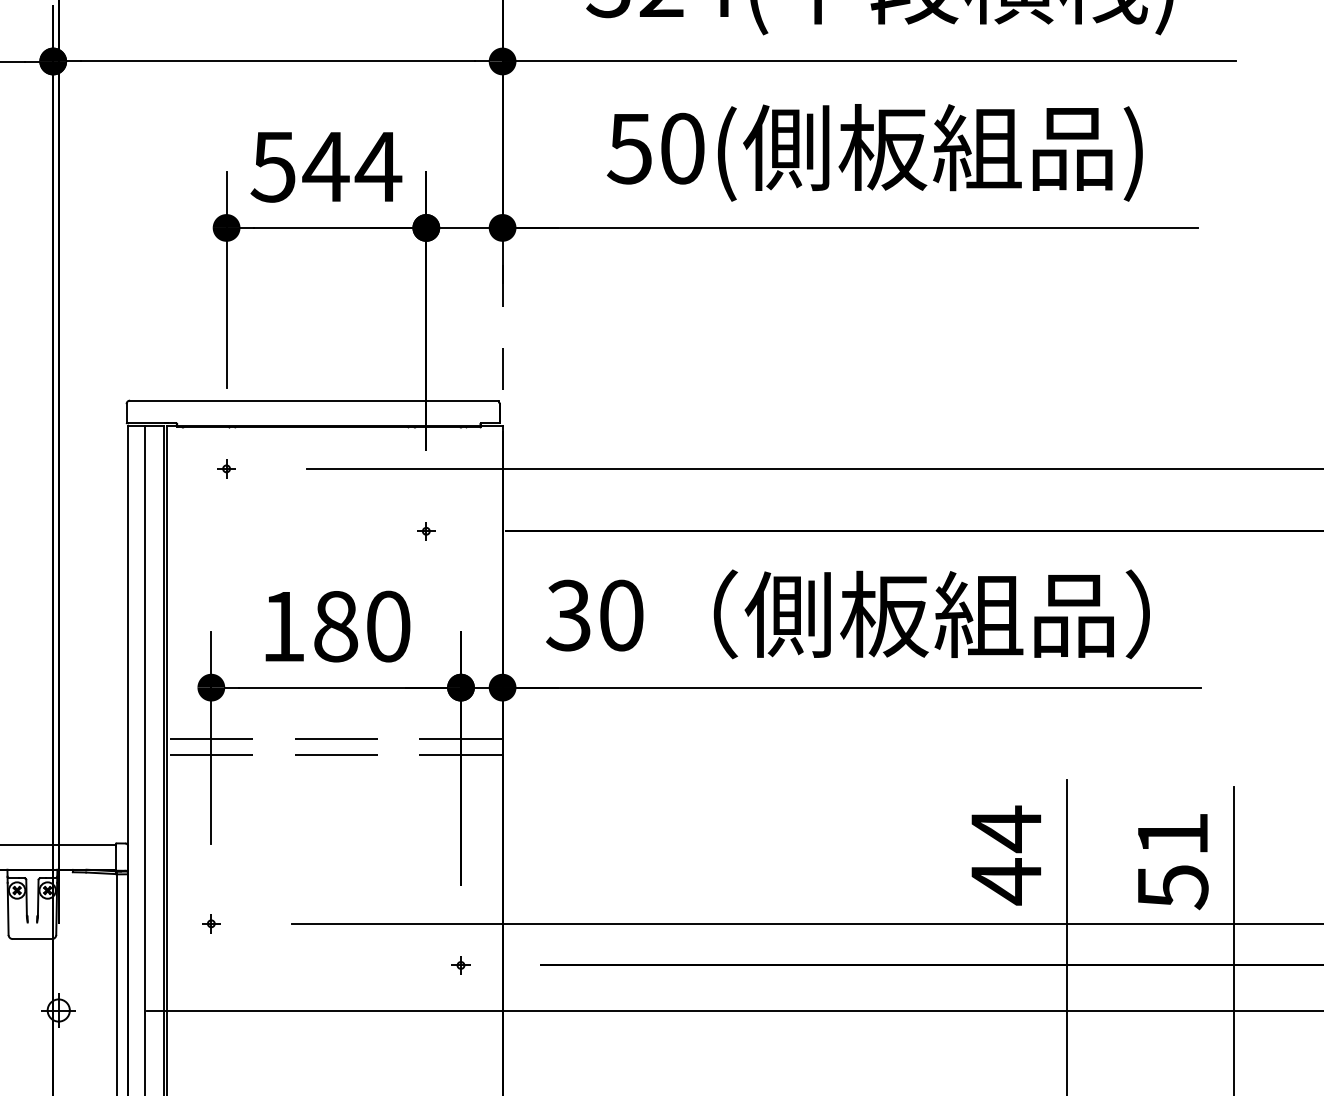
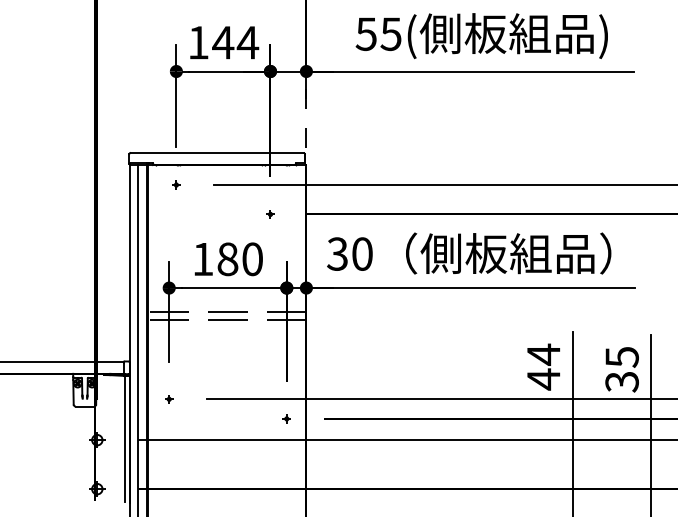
text: (681, 147) -> (390, 33), 50( -> 55(
text: (271, 166) -> (197, 42), 544 -> 144
text: (1171, 860) -> (621, 369), 51 -> 35

